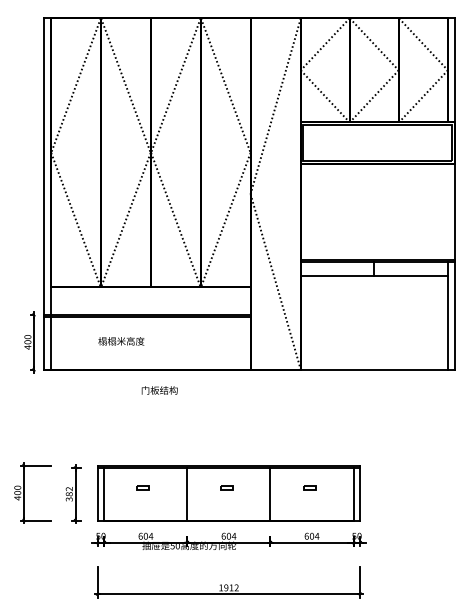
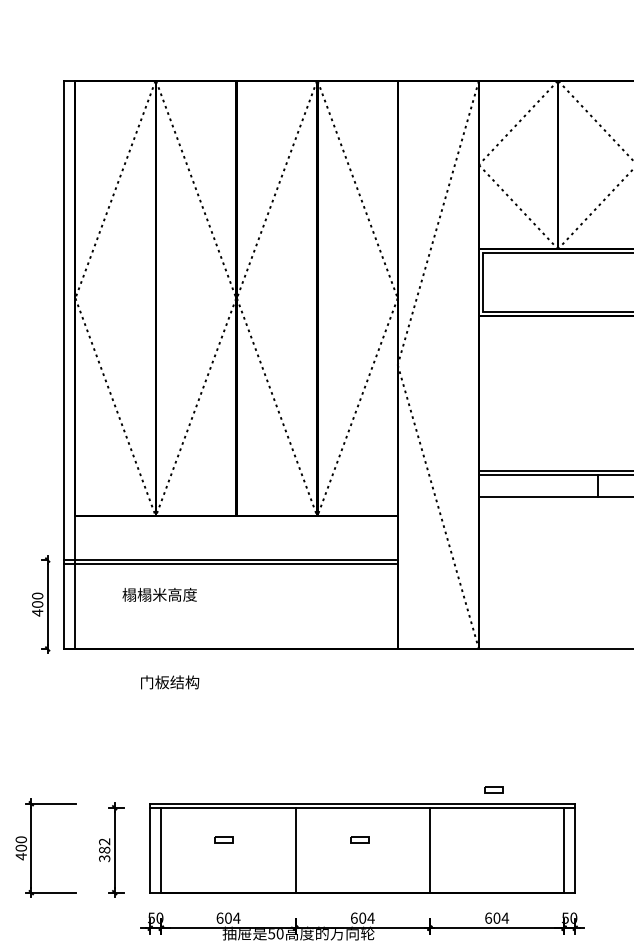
text: (121, 341) -> (159, 595), moved
text: (159, 390) -> (169, 682), moved
part: (309, 487) -> (492, 789), moved

